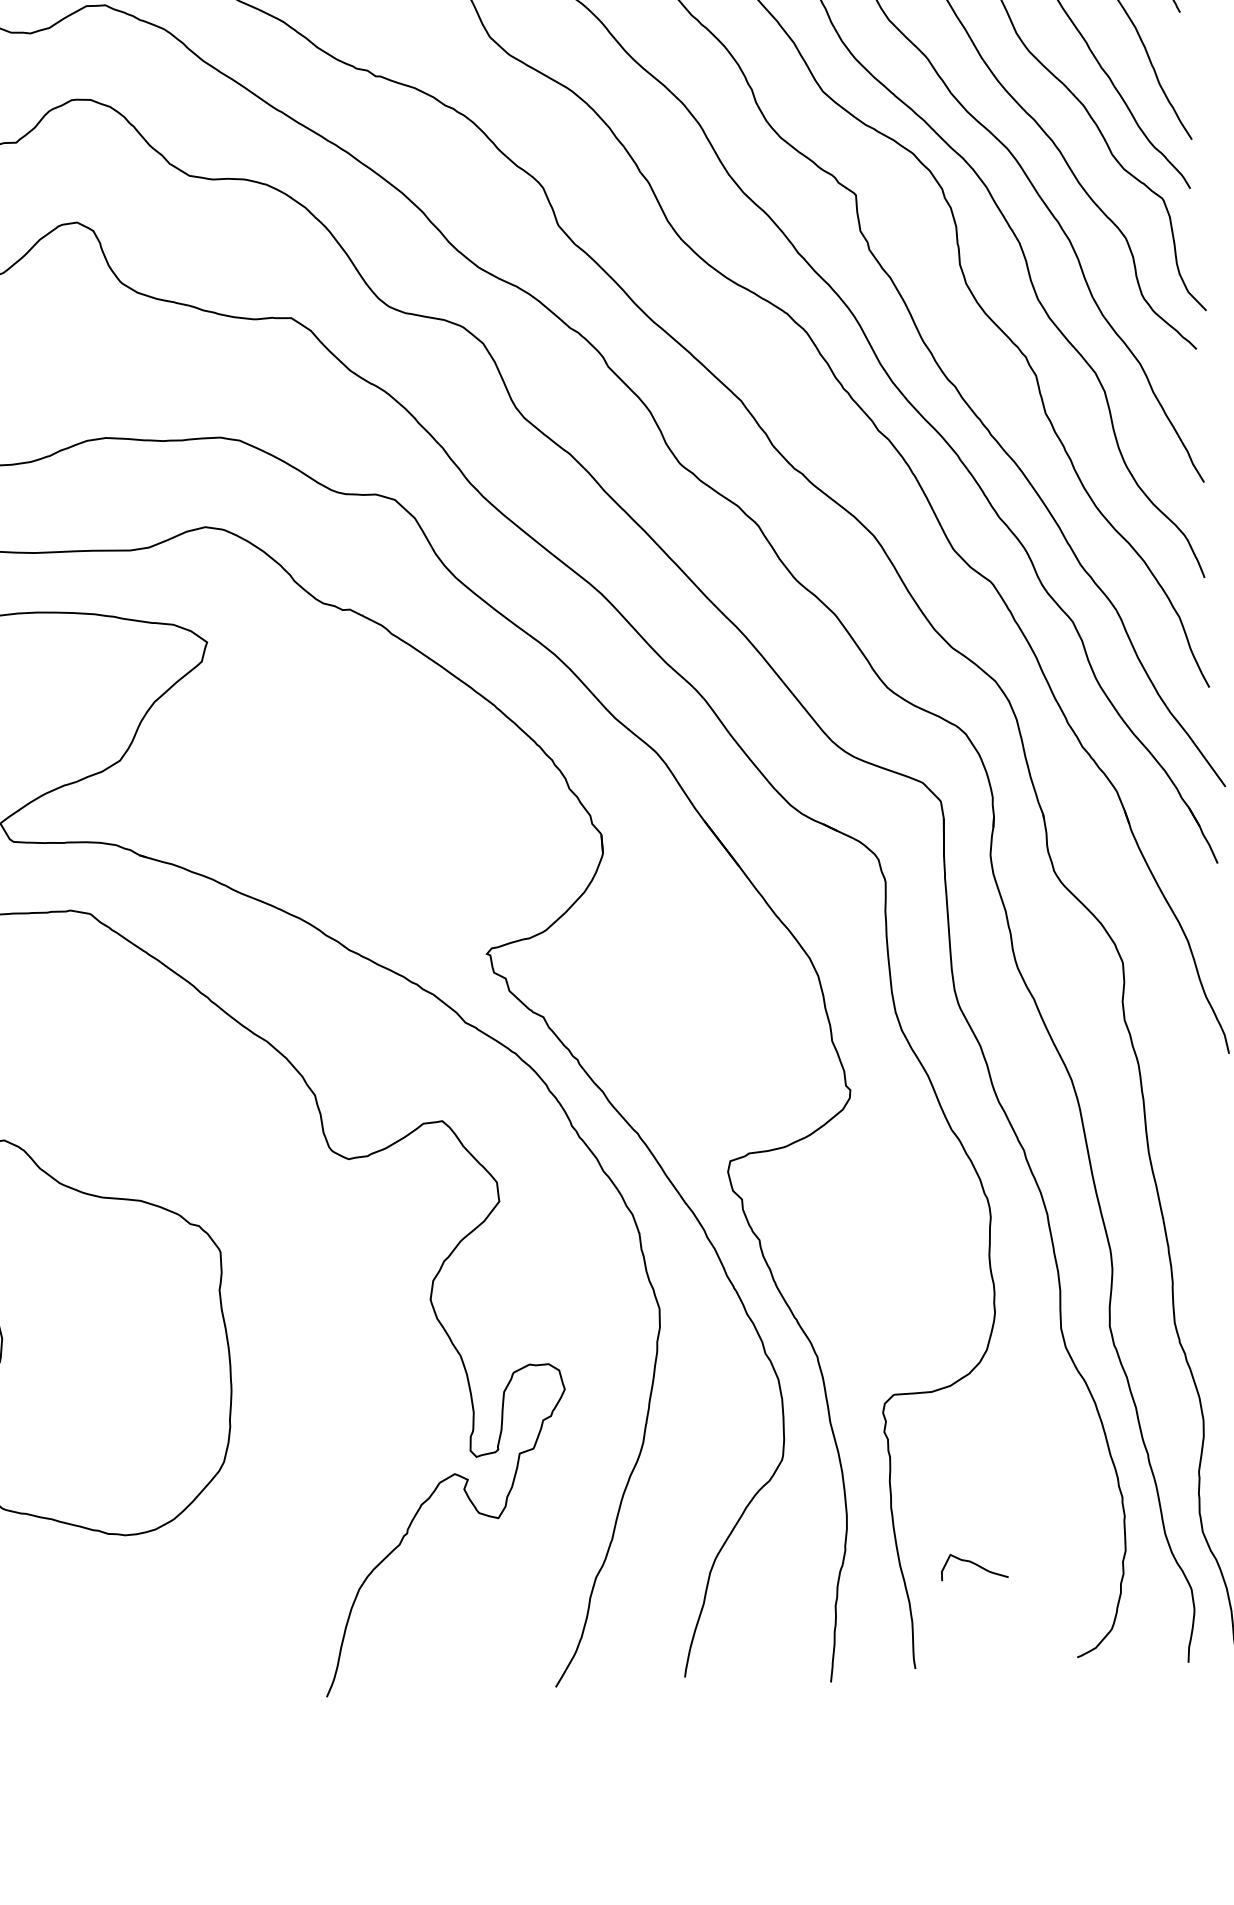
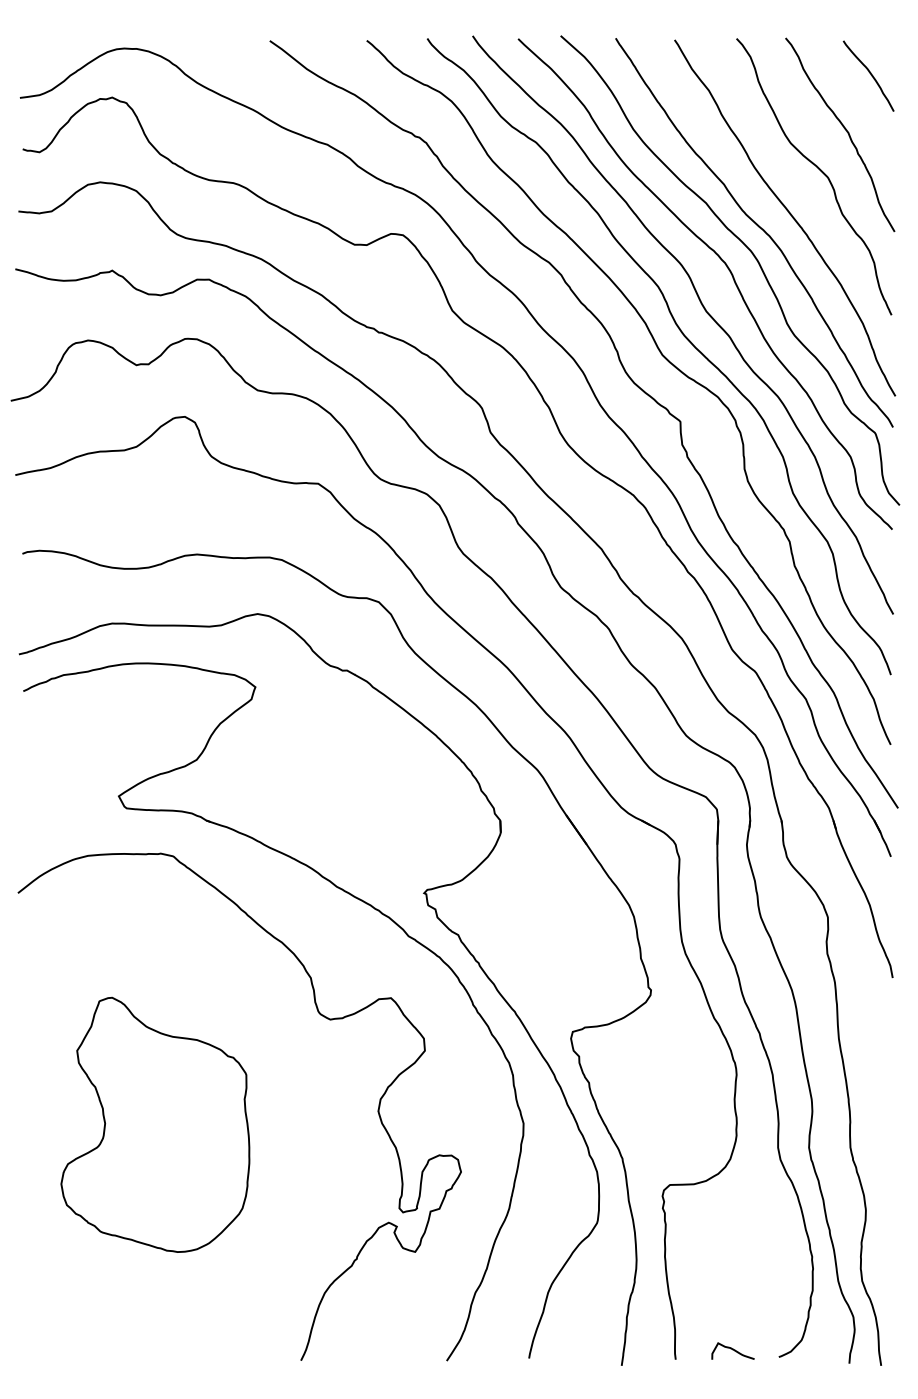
curve: (973, 1565) -> (732, 1350), moved

